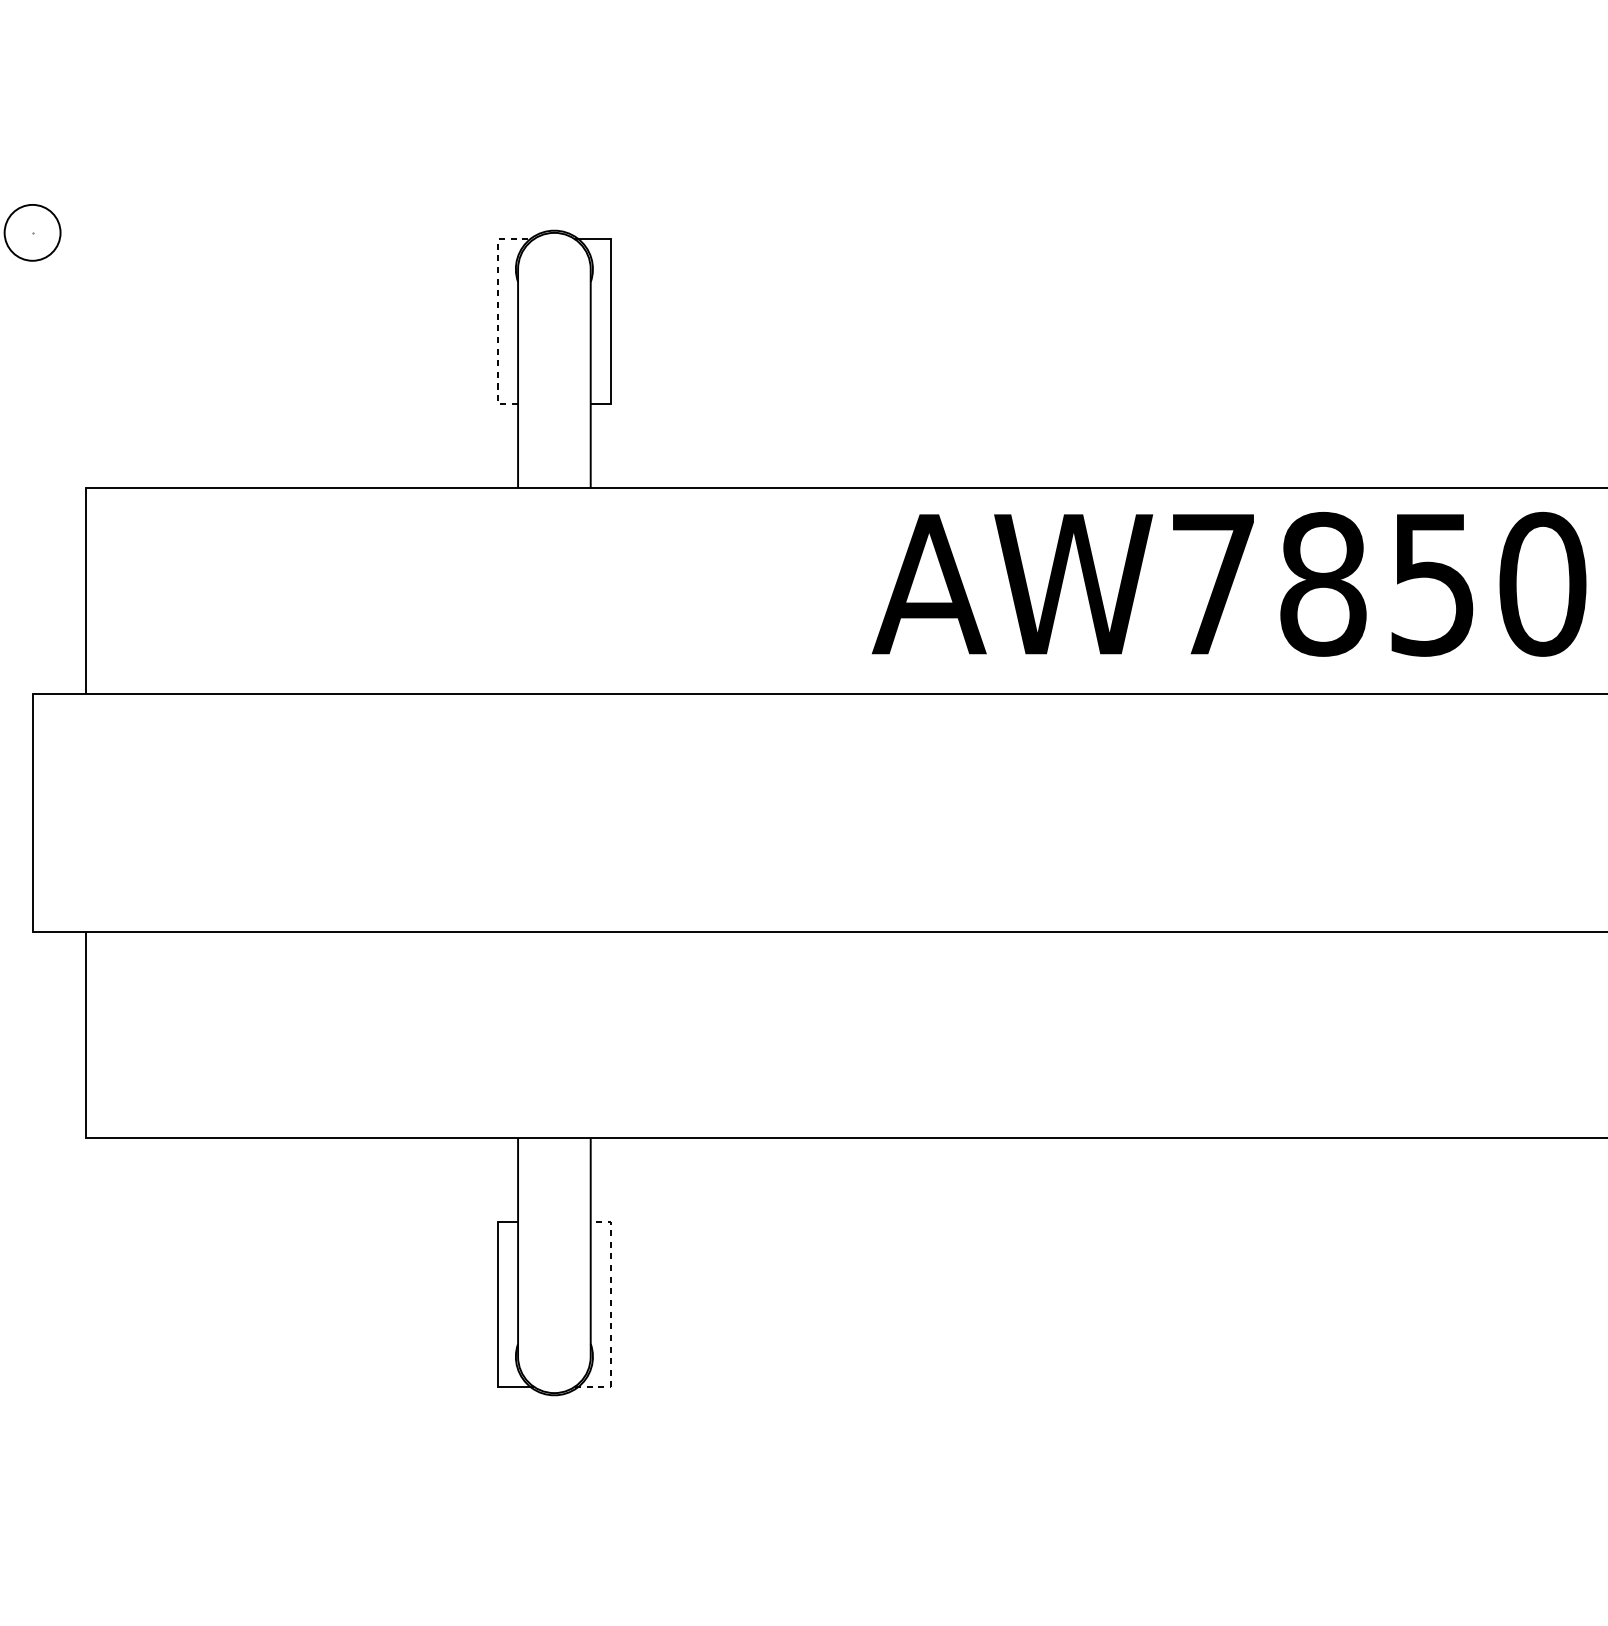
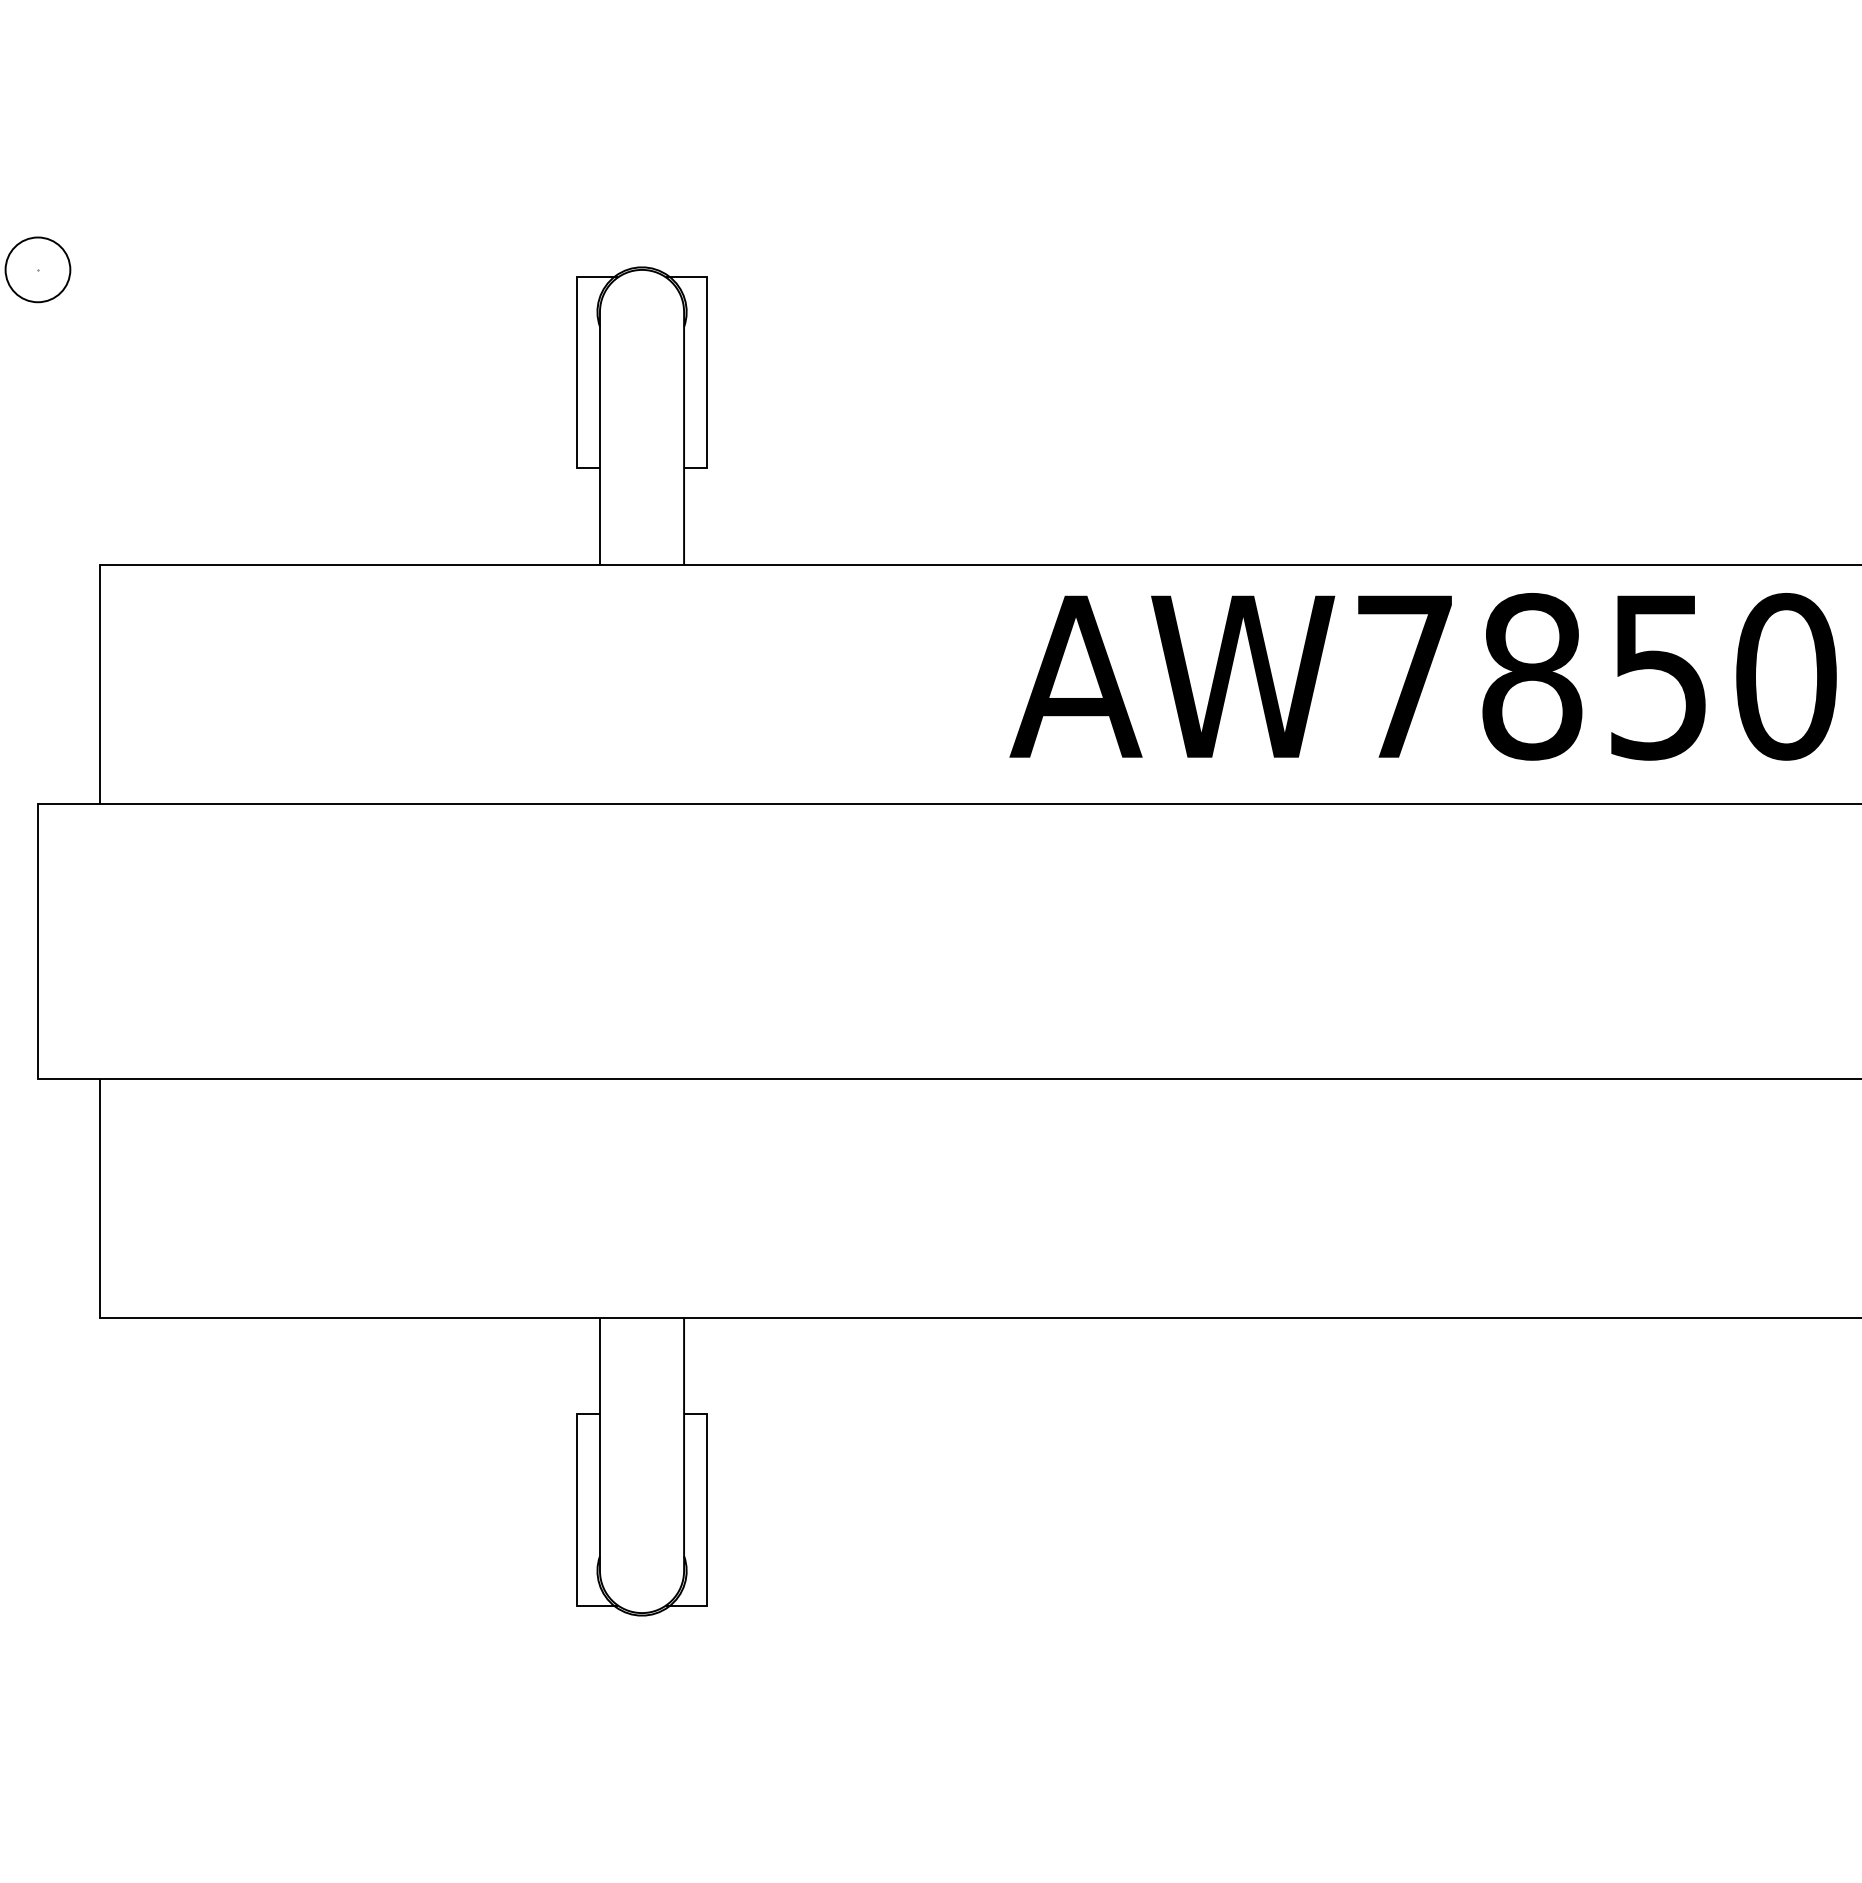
line: (497, 313) -> (576, 363), dashed -> solid
line: (610, 1312) -> (707, 1519), dashed -> solid

